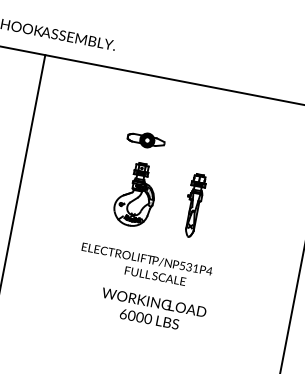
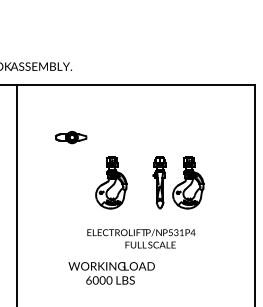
part: (146, 140) -> (71, 137), moved
part: (228, 212) -> (188, 182), added
text: (146, 266) -> (141, 238), moved
text: (152, 311) -> (111, 273), moved

